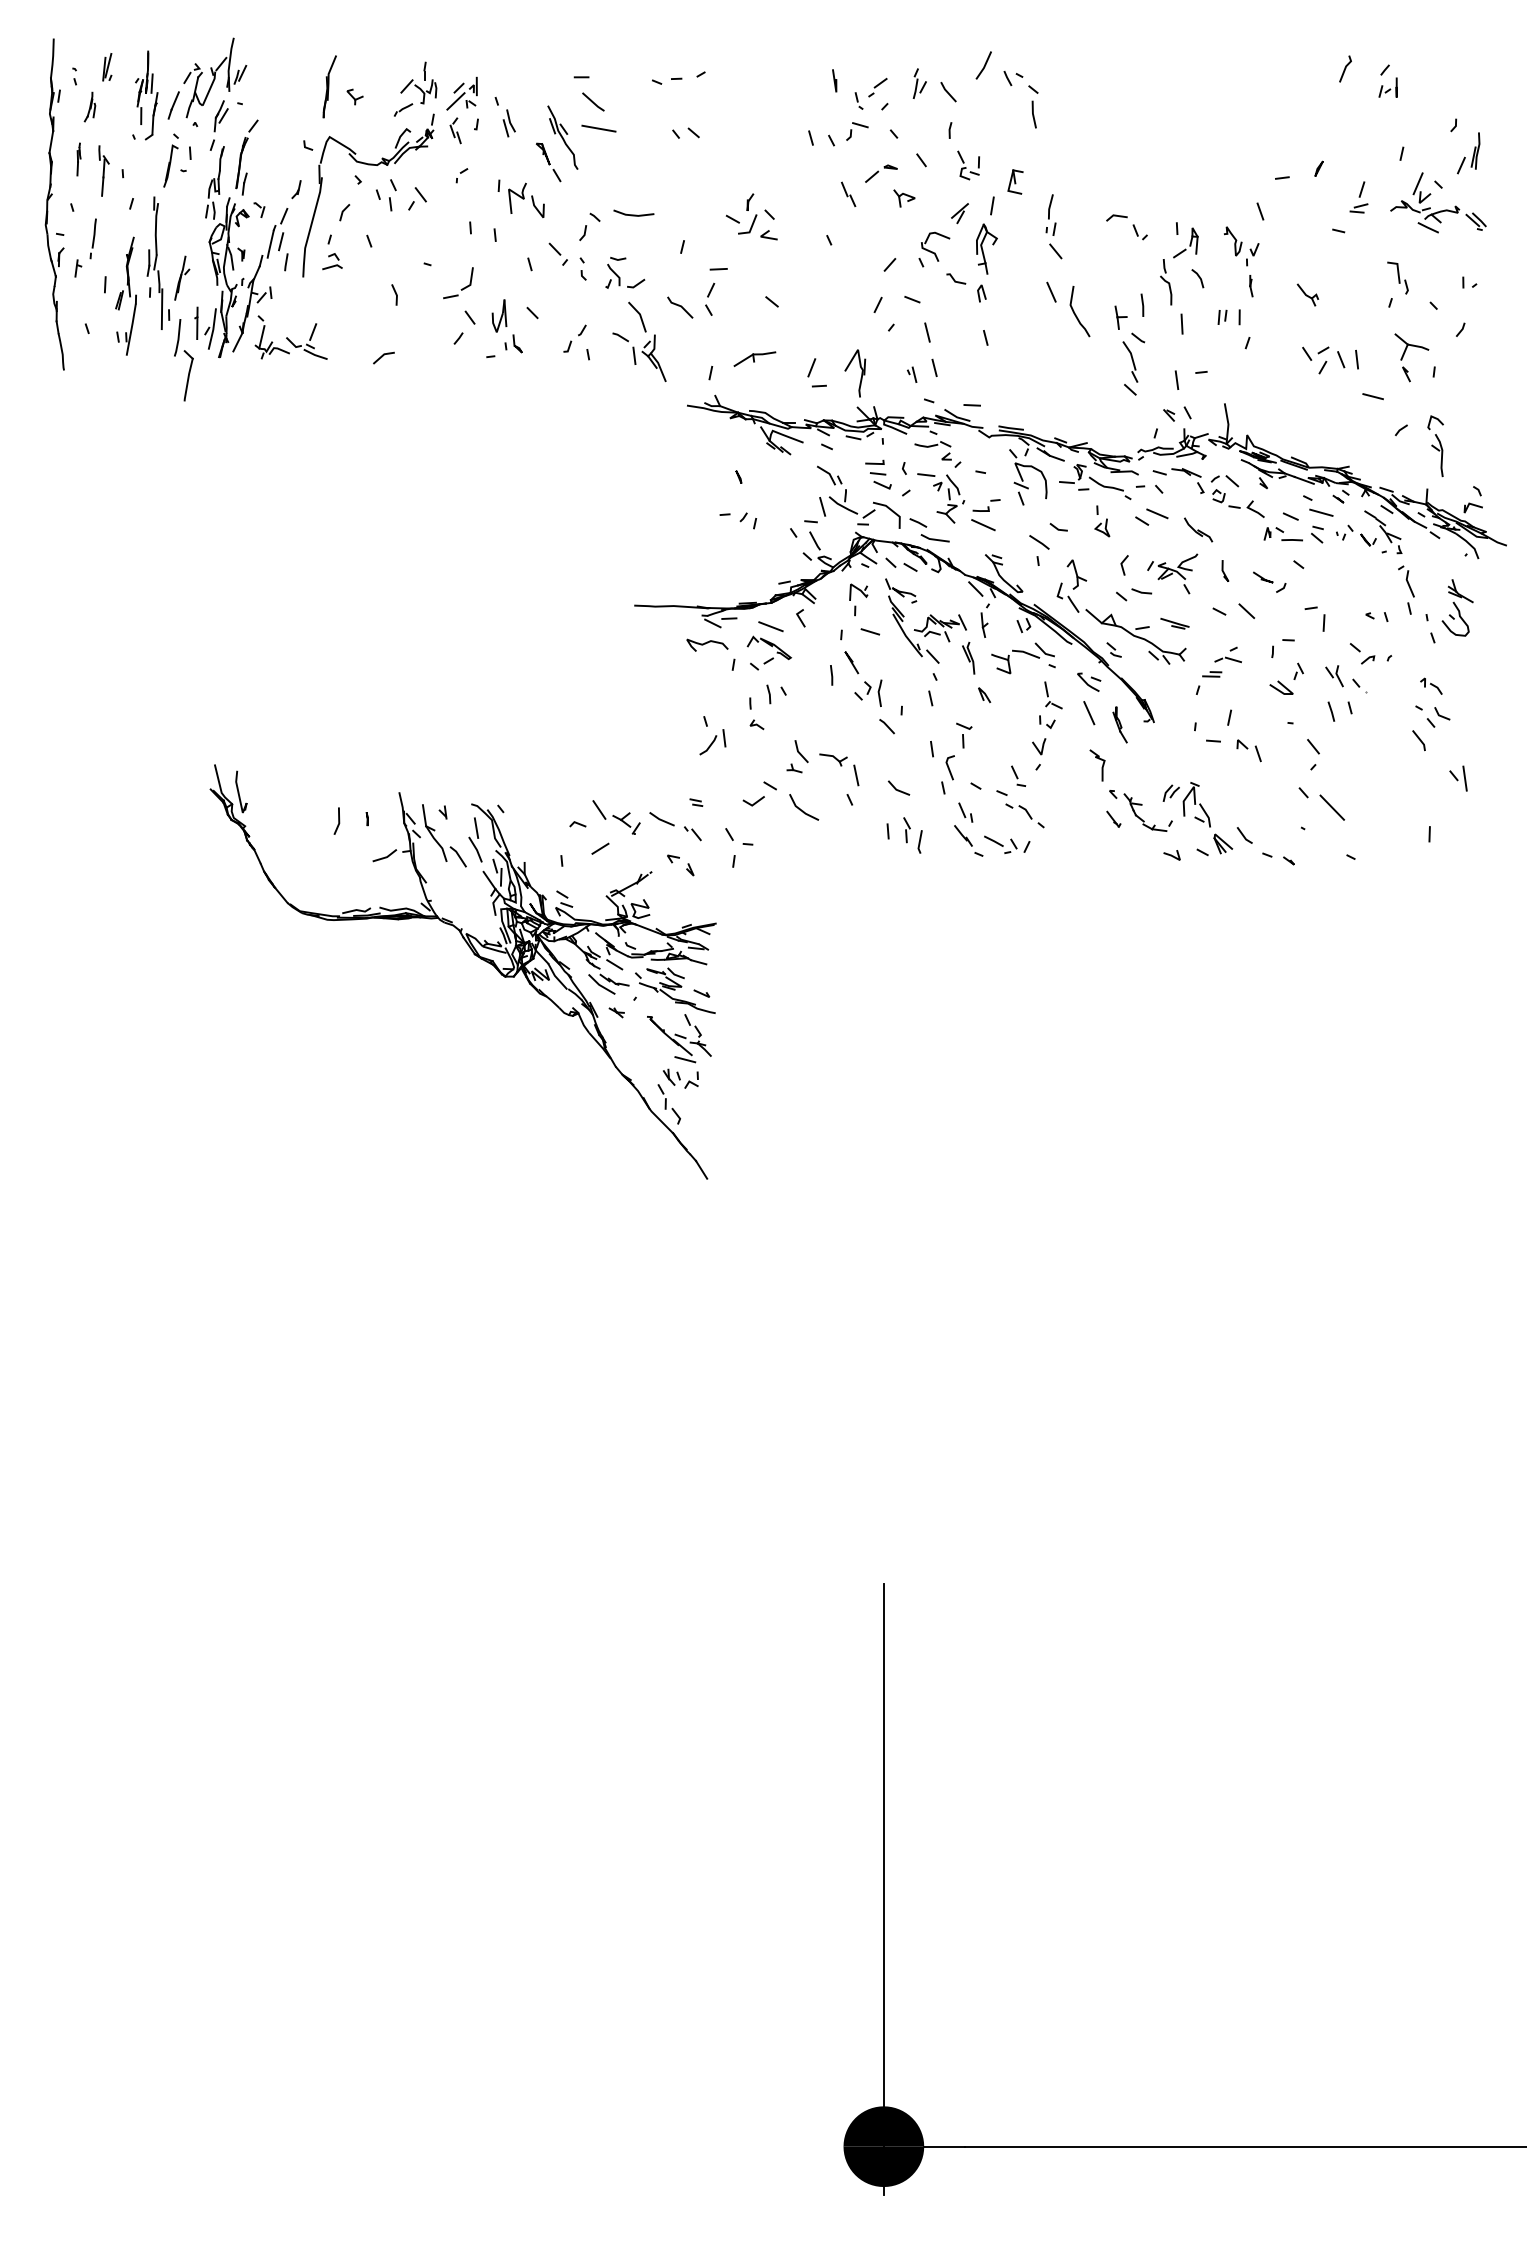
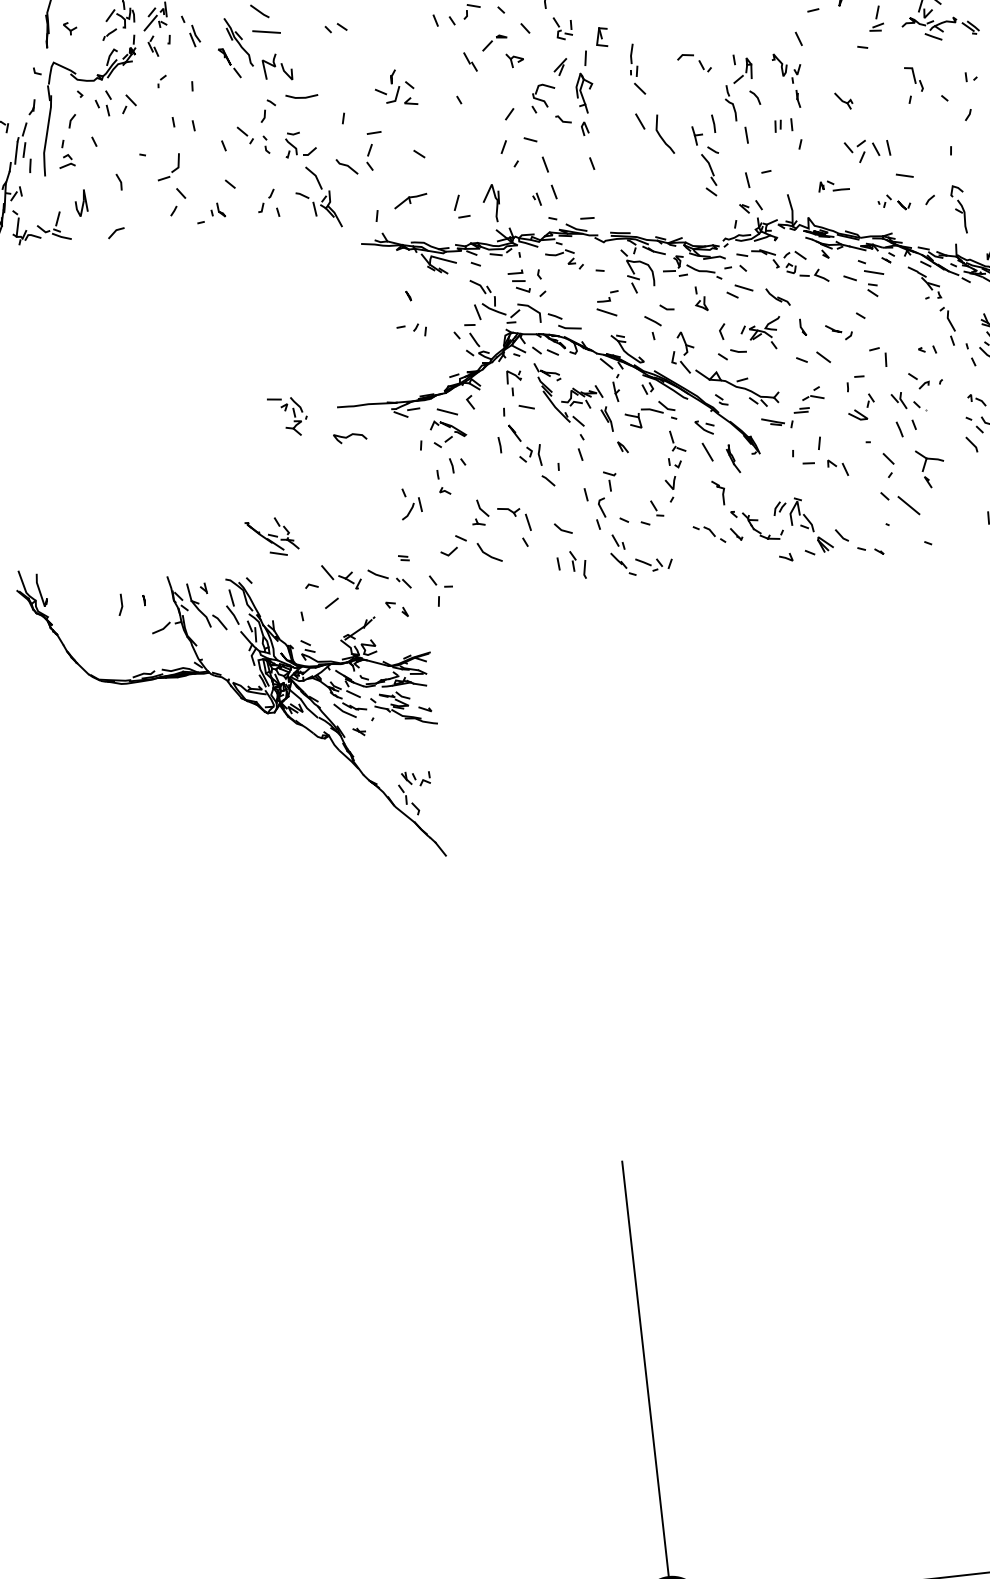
part: (526, 199) -> (277, 66), moved
part: (499, 315) -> (81, 202), moved
part: (1404, 355) -> (924, 467), moved
part: (948, 498) -> (294, 416), moved
part: (1282, 534) -> (833, 186), moved
part: (1356, 535) -> (894, 202), moved
part: (1174, 623) -> (772, 421), moved
curve: (707, 643) -> (350, 436), moved
part: (1024, 815) -> (709, 534), moved
part: (679, 1038) -> (272, 537), moved

